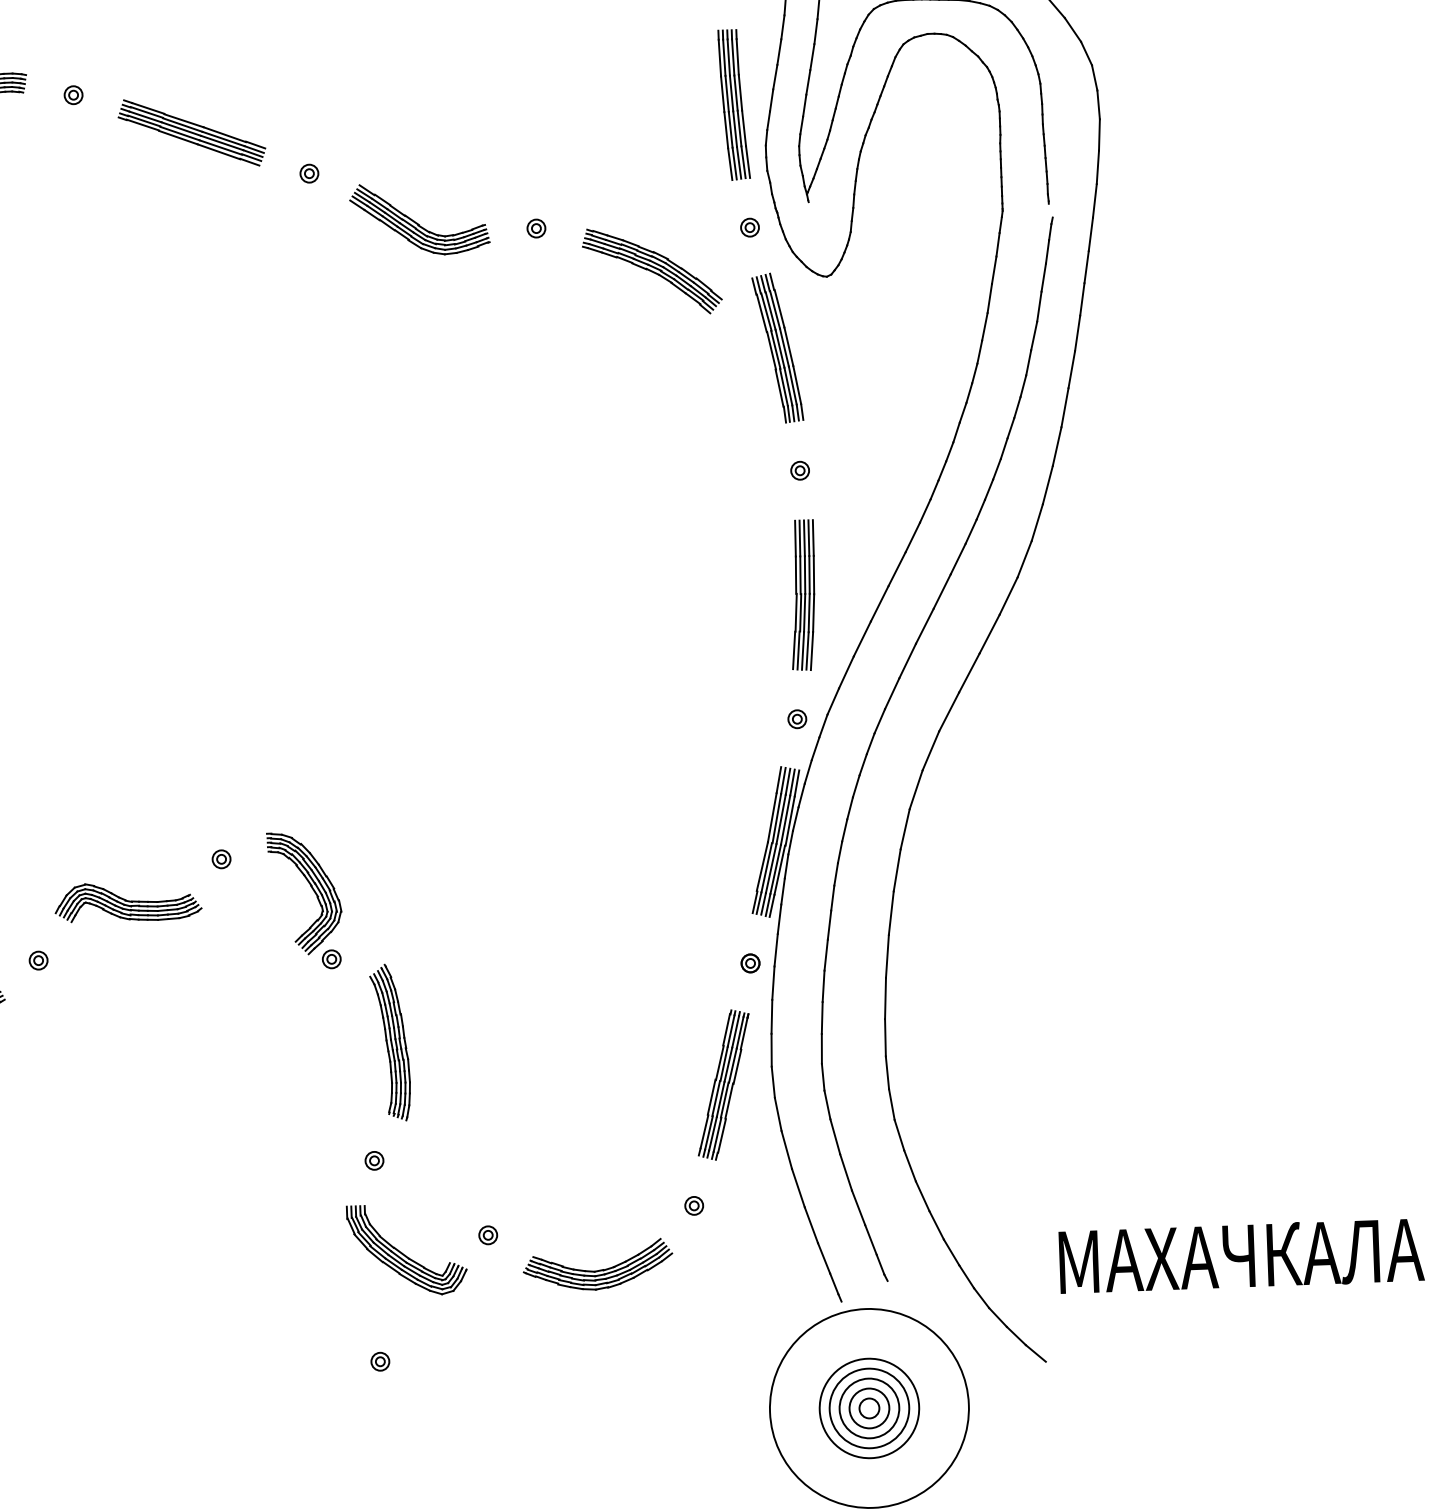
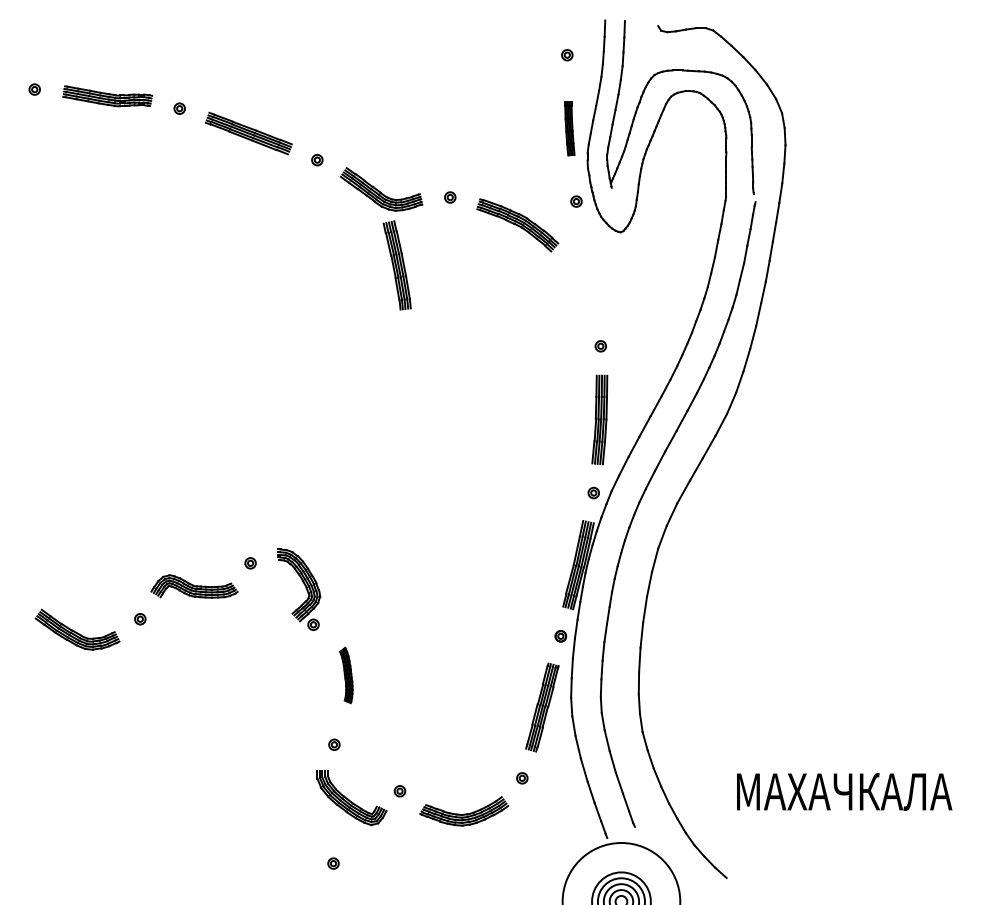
part: (733, 104) -> (569, 128), size x0.6
part: (776, 348) -> (396, 265), moved
part: (388, 1043) -> (345, 675), size x0.6
text: (1241, 1255) -> (844, 791), moved

